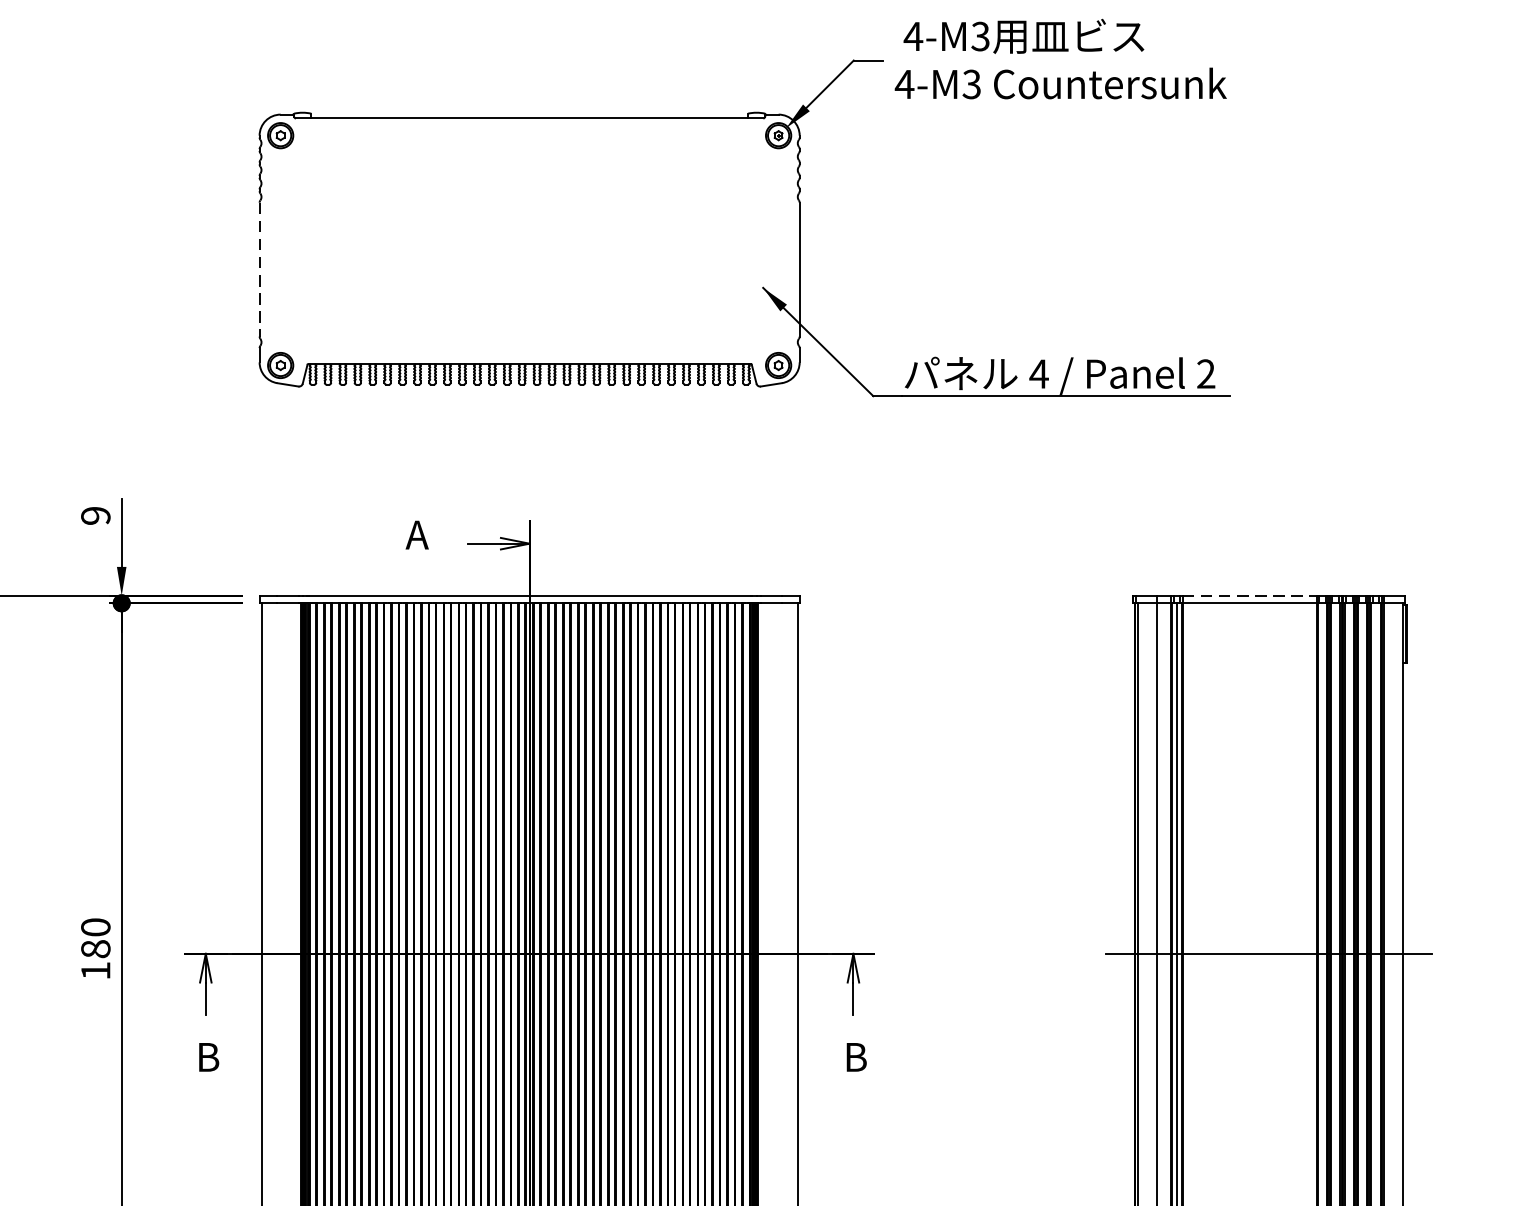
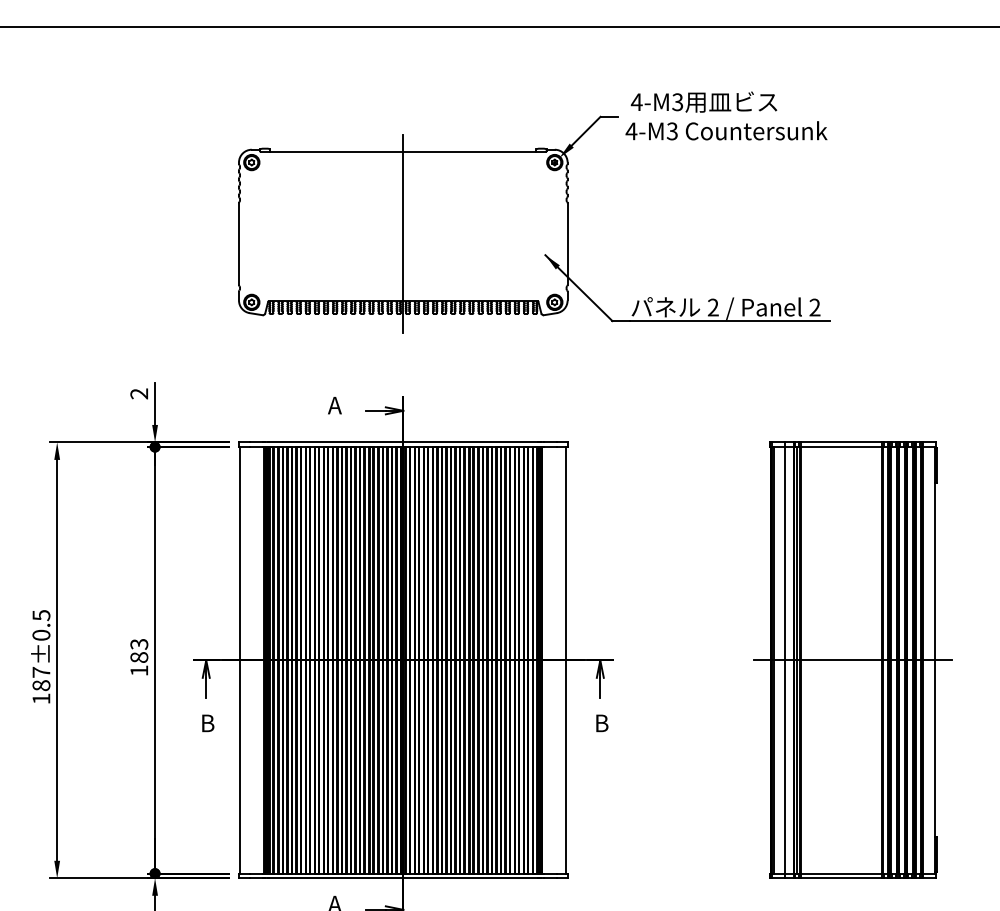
line: (529, 252) -> (403, 233), added
line: (260, 270) -> (239, 244), dashed -> solid
text: (1039, 373) -> (713, 307), 4 -> 2
text: (96, 515) -> (139, 393), 9 -> 2
line: (1249, 595) -> (841, 442), dashed -> solid
text: (96, 926) -> (139, 643), 180 -> 183

